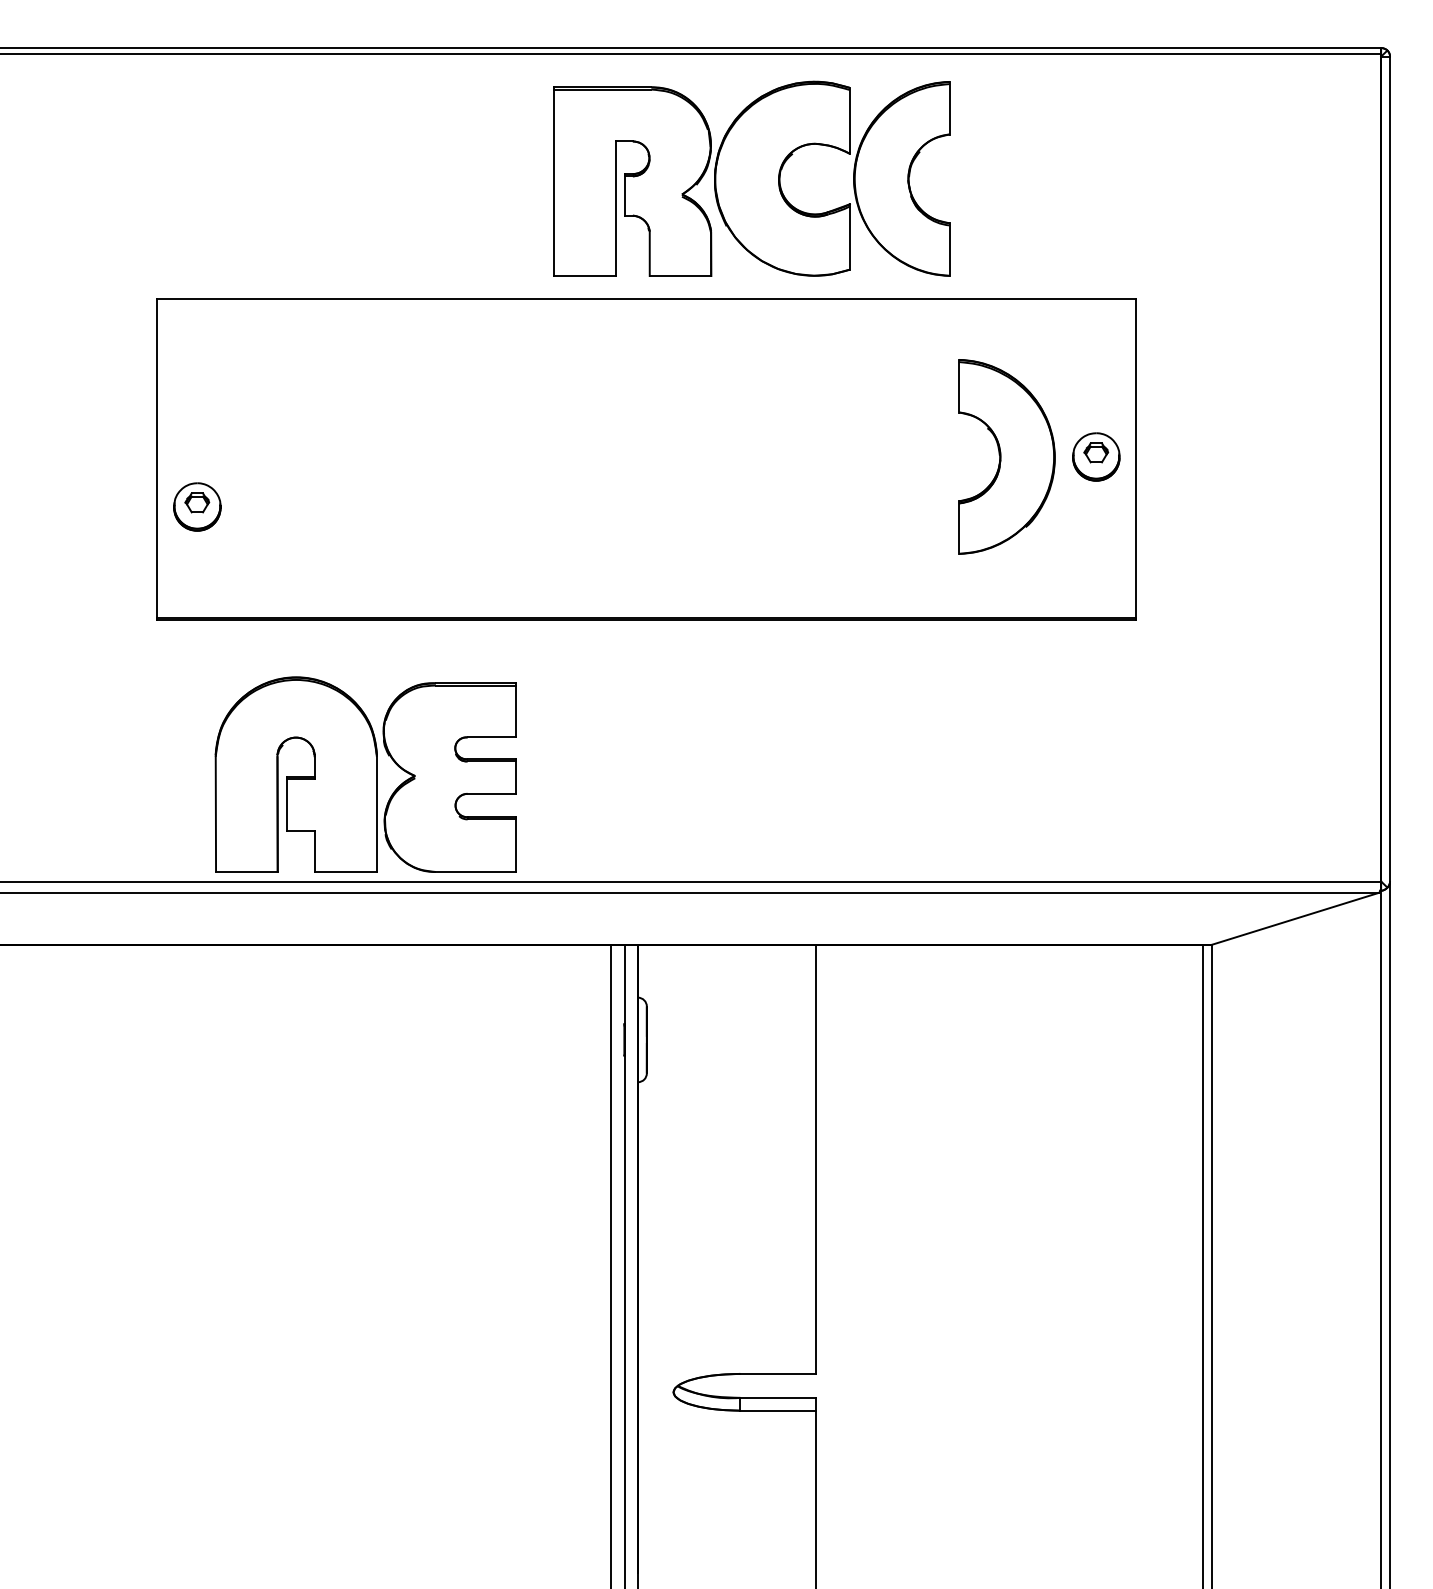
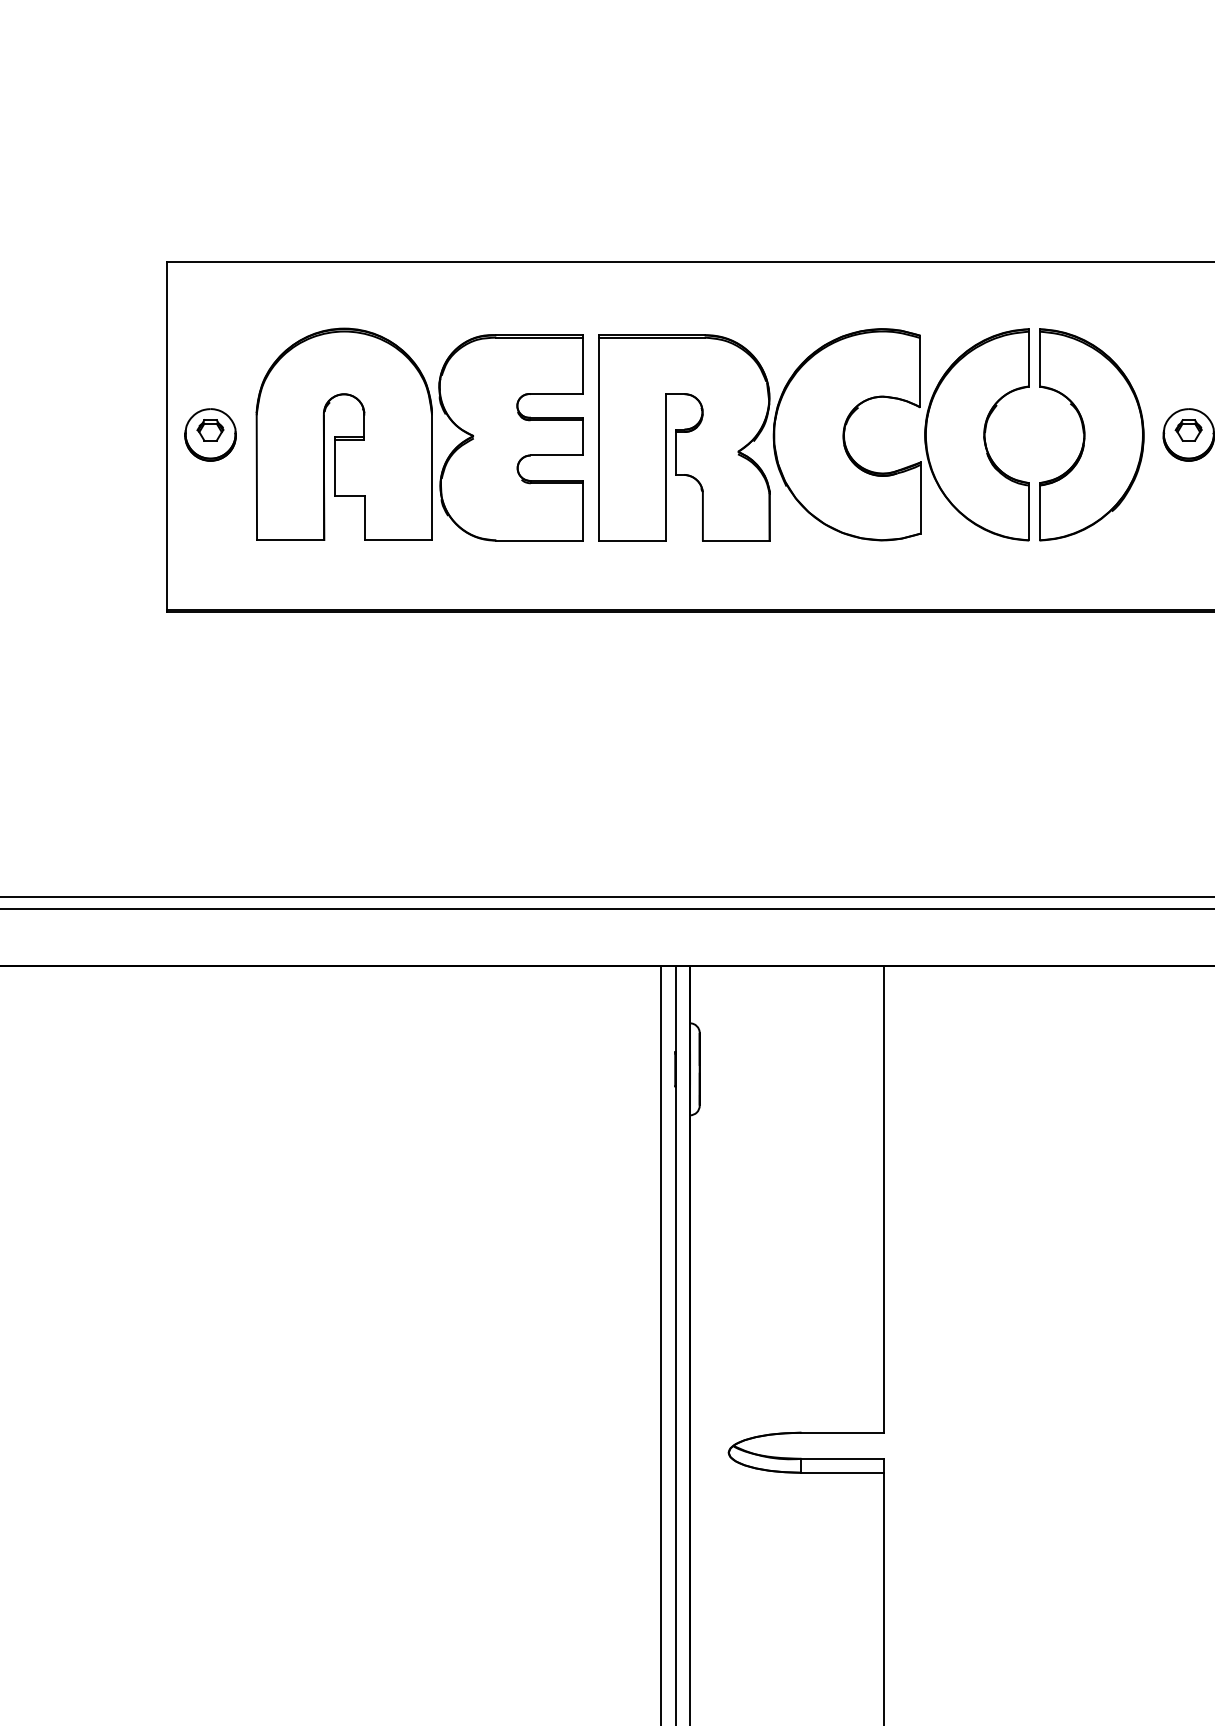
part: (751, 178) -> (813, 434), moved
part: (197, 506) -> (210, 434), moved
part: (365, 774) -> (419, 434), moved

